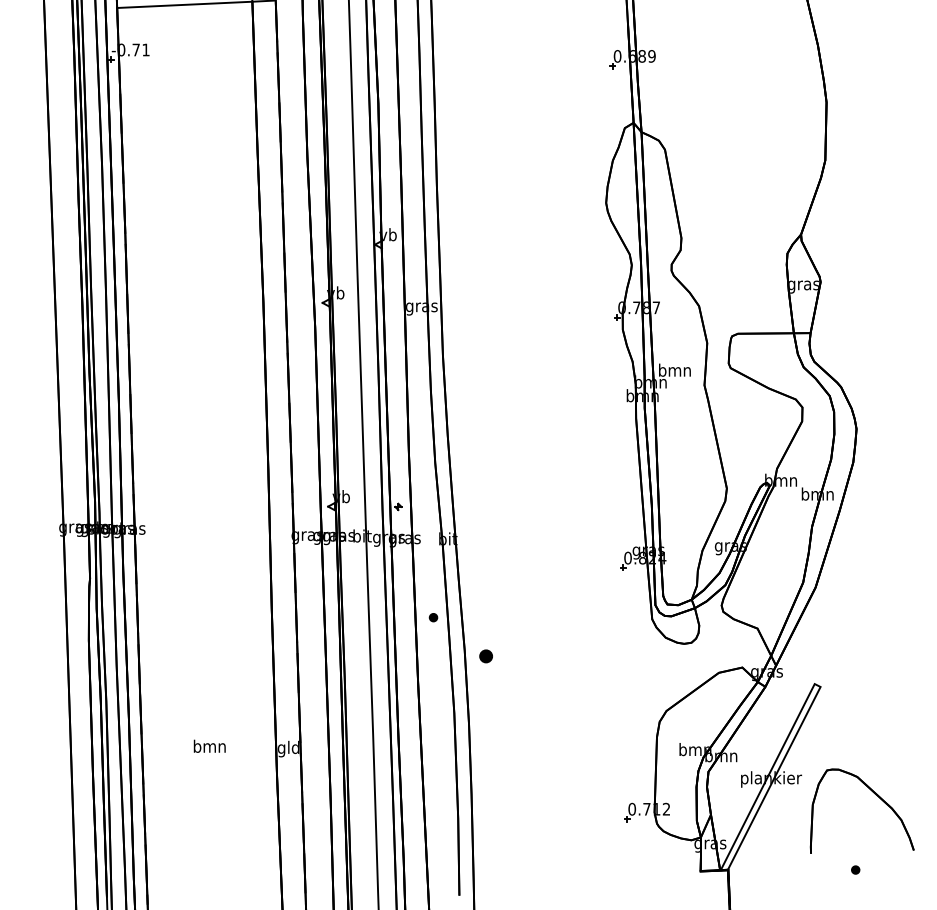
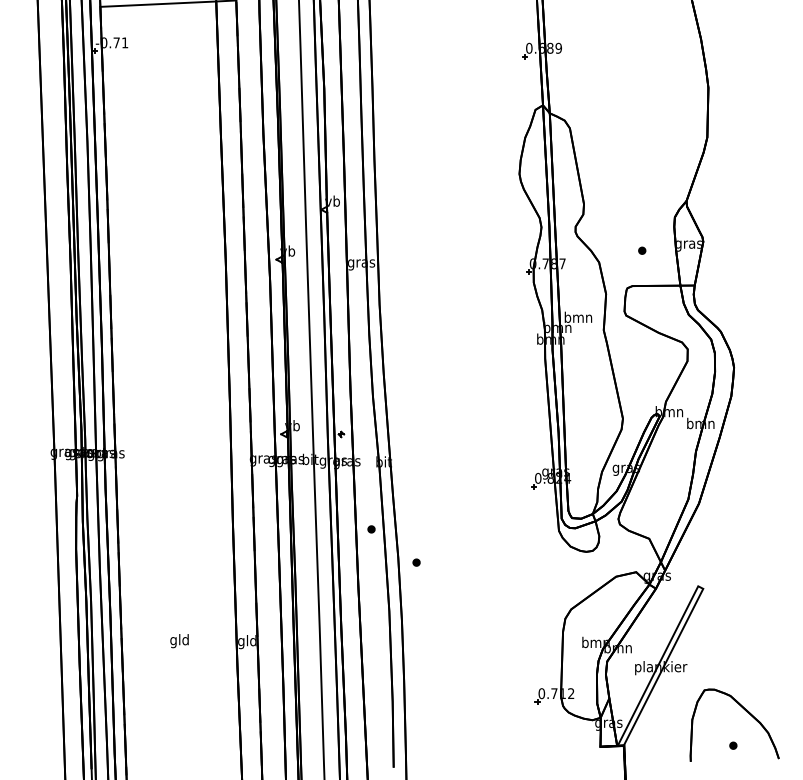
part: (748, 292) -> (641, 250), added
part: (485, 656) -> (416, 562), size x0.62
text: (209, 747) -> (179, 640), bmn -> gld
part: (874, 794) -> (745, 710), moved

